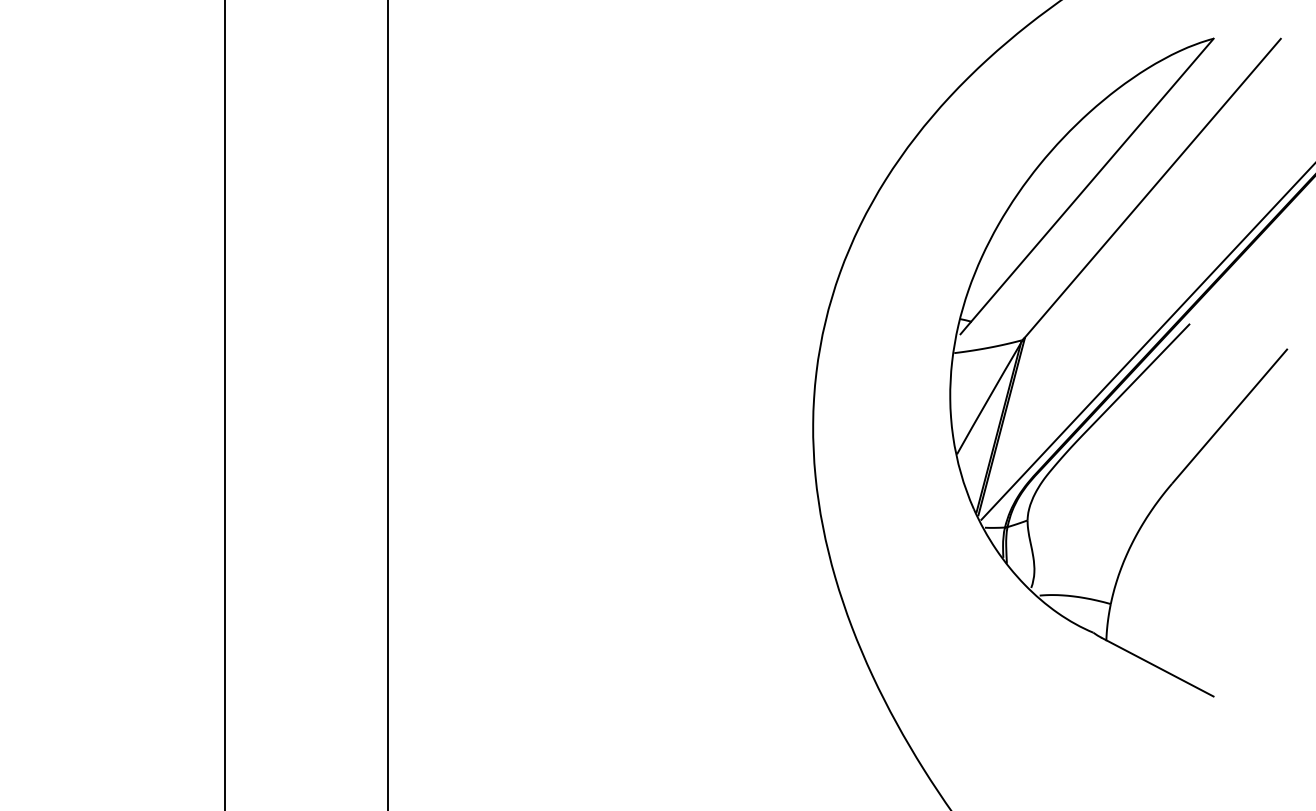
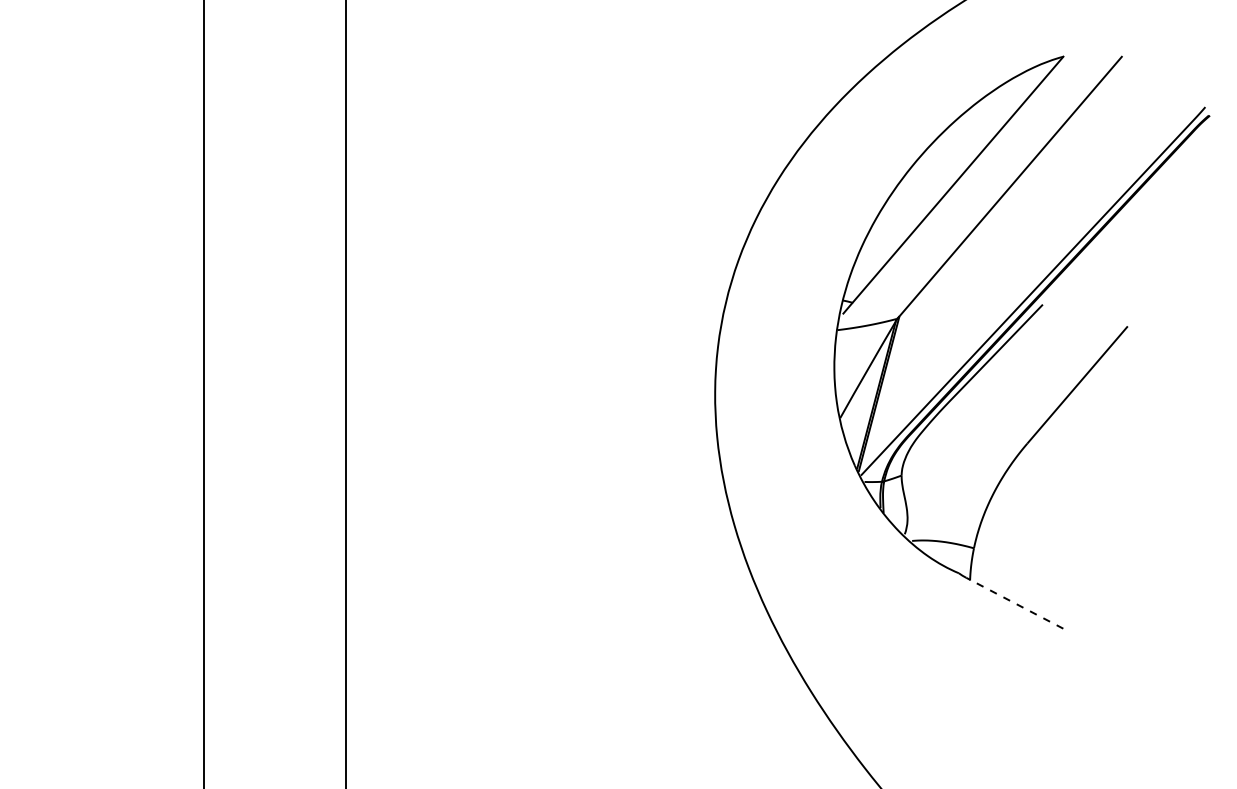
line: (1157, 667) -> (1014, 603), solid -> dashed

